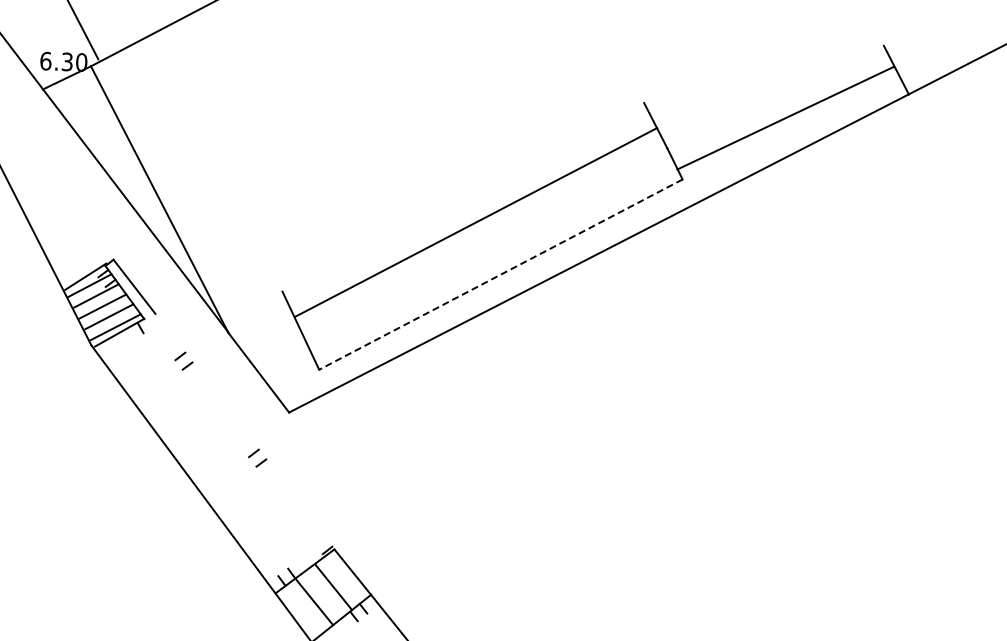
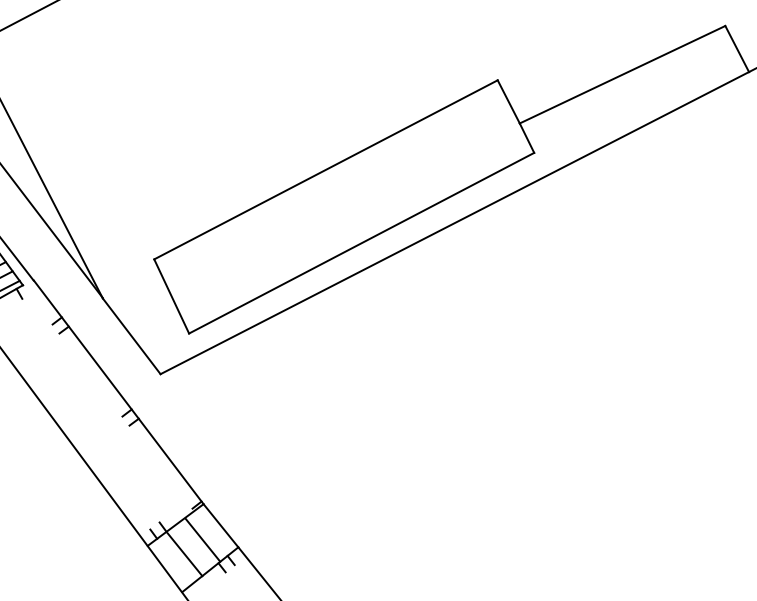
line: (785, 117) -> (622, 74), moved
line: (476, 222) -> (326, 169), moved
line: (500, 274) -> (361, 243), dashed -> solid
line: (244, 431) -> (118, 392), added

